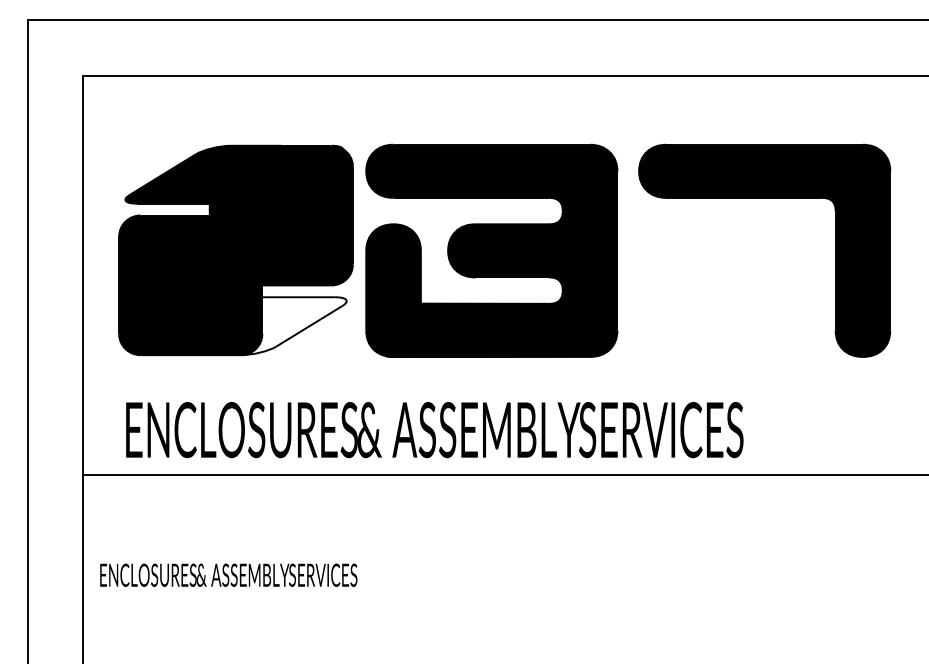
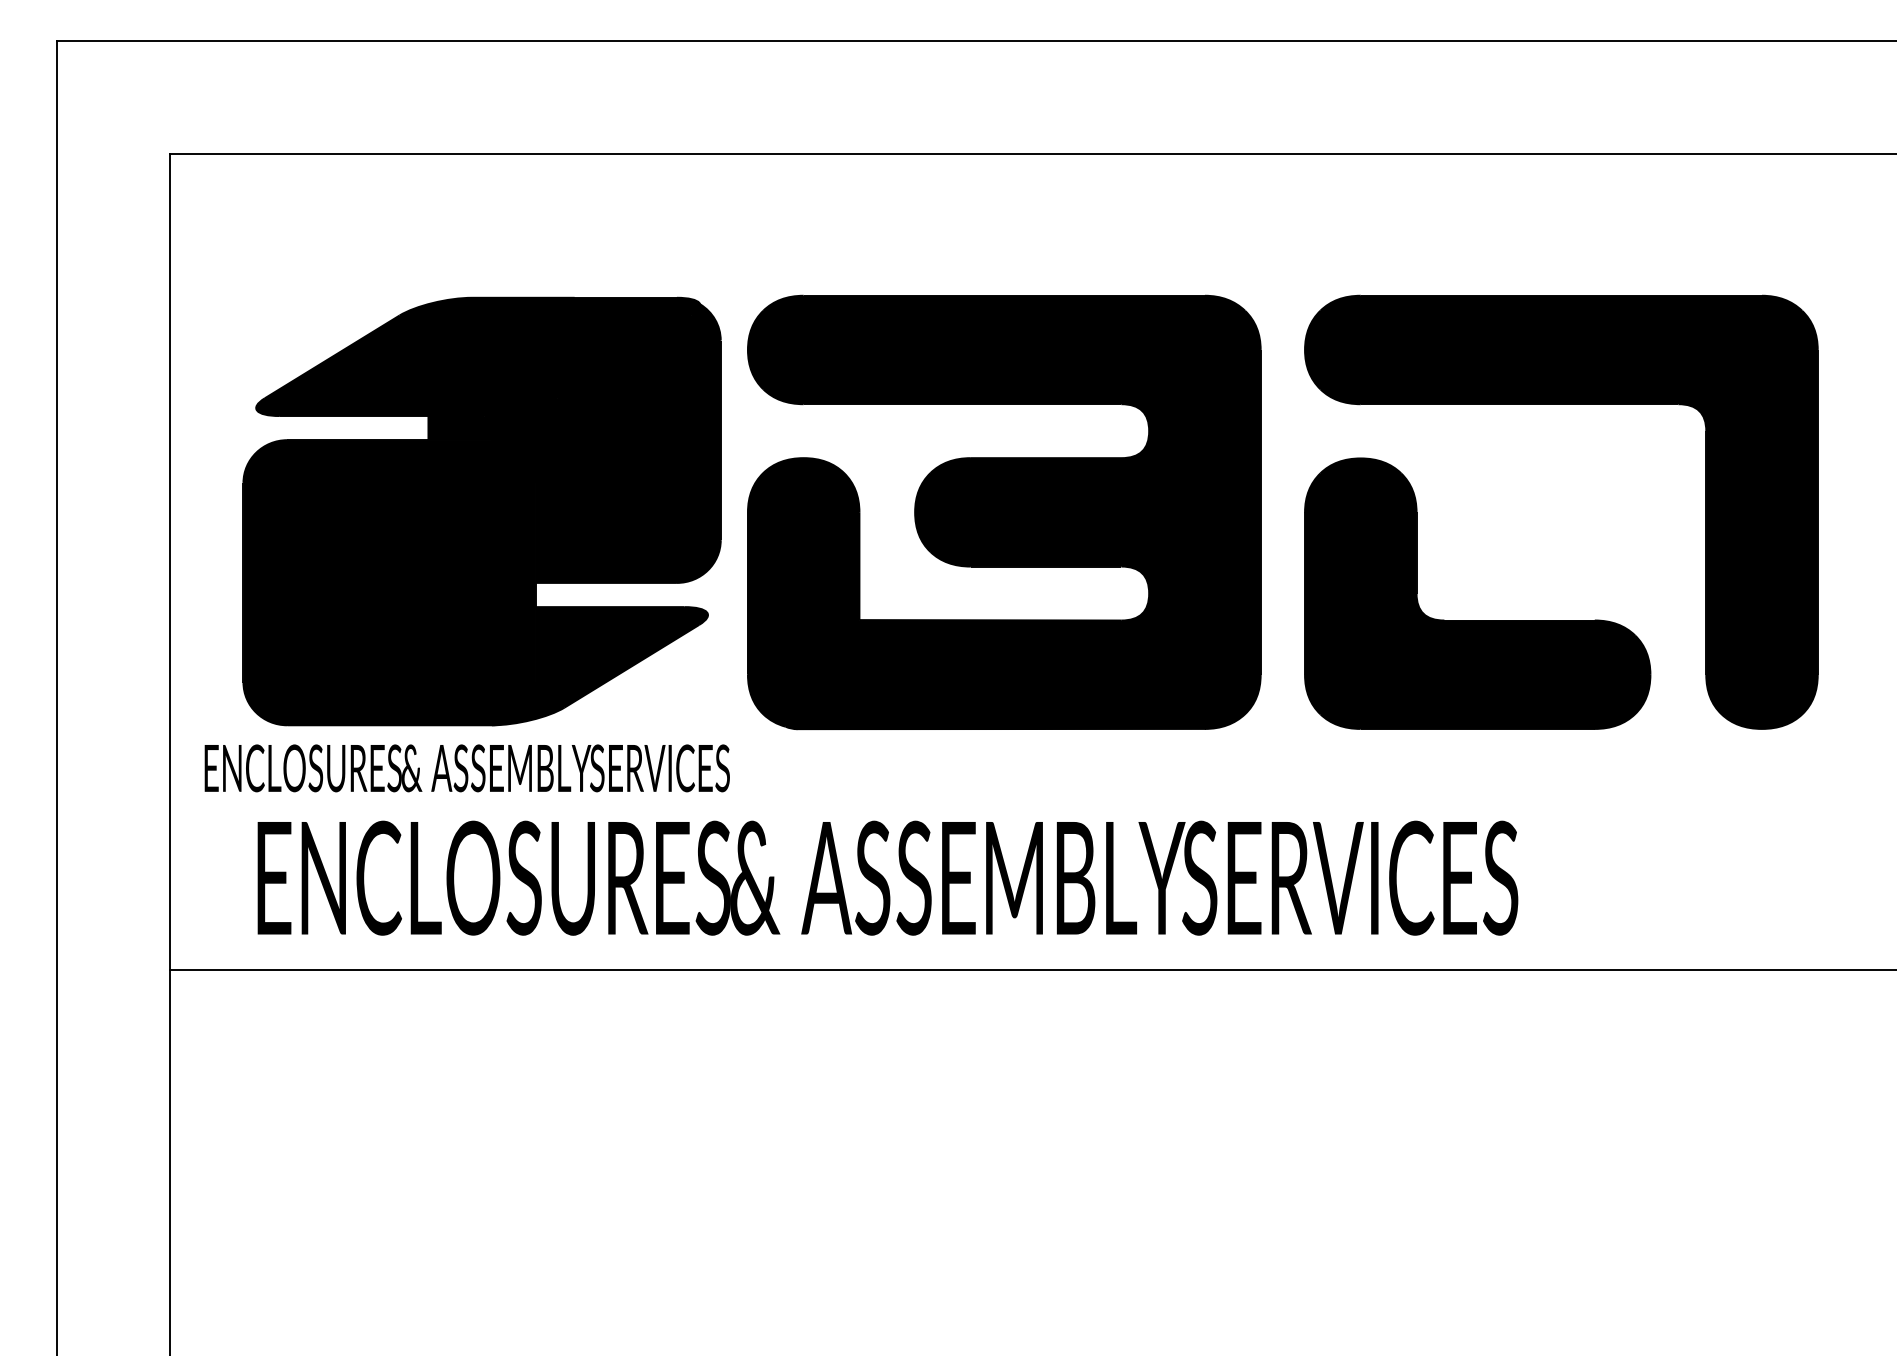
part: (723, 303) -> (1477, 619), added
fill: (293, 326) -> (599, 666), added
text: (228, 574) -> (466, 766), moved

